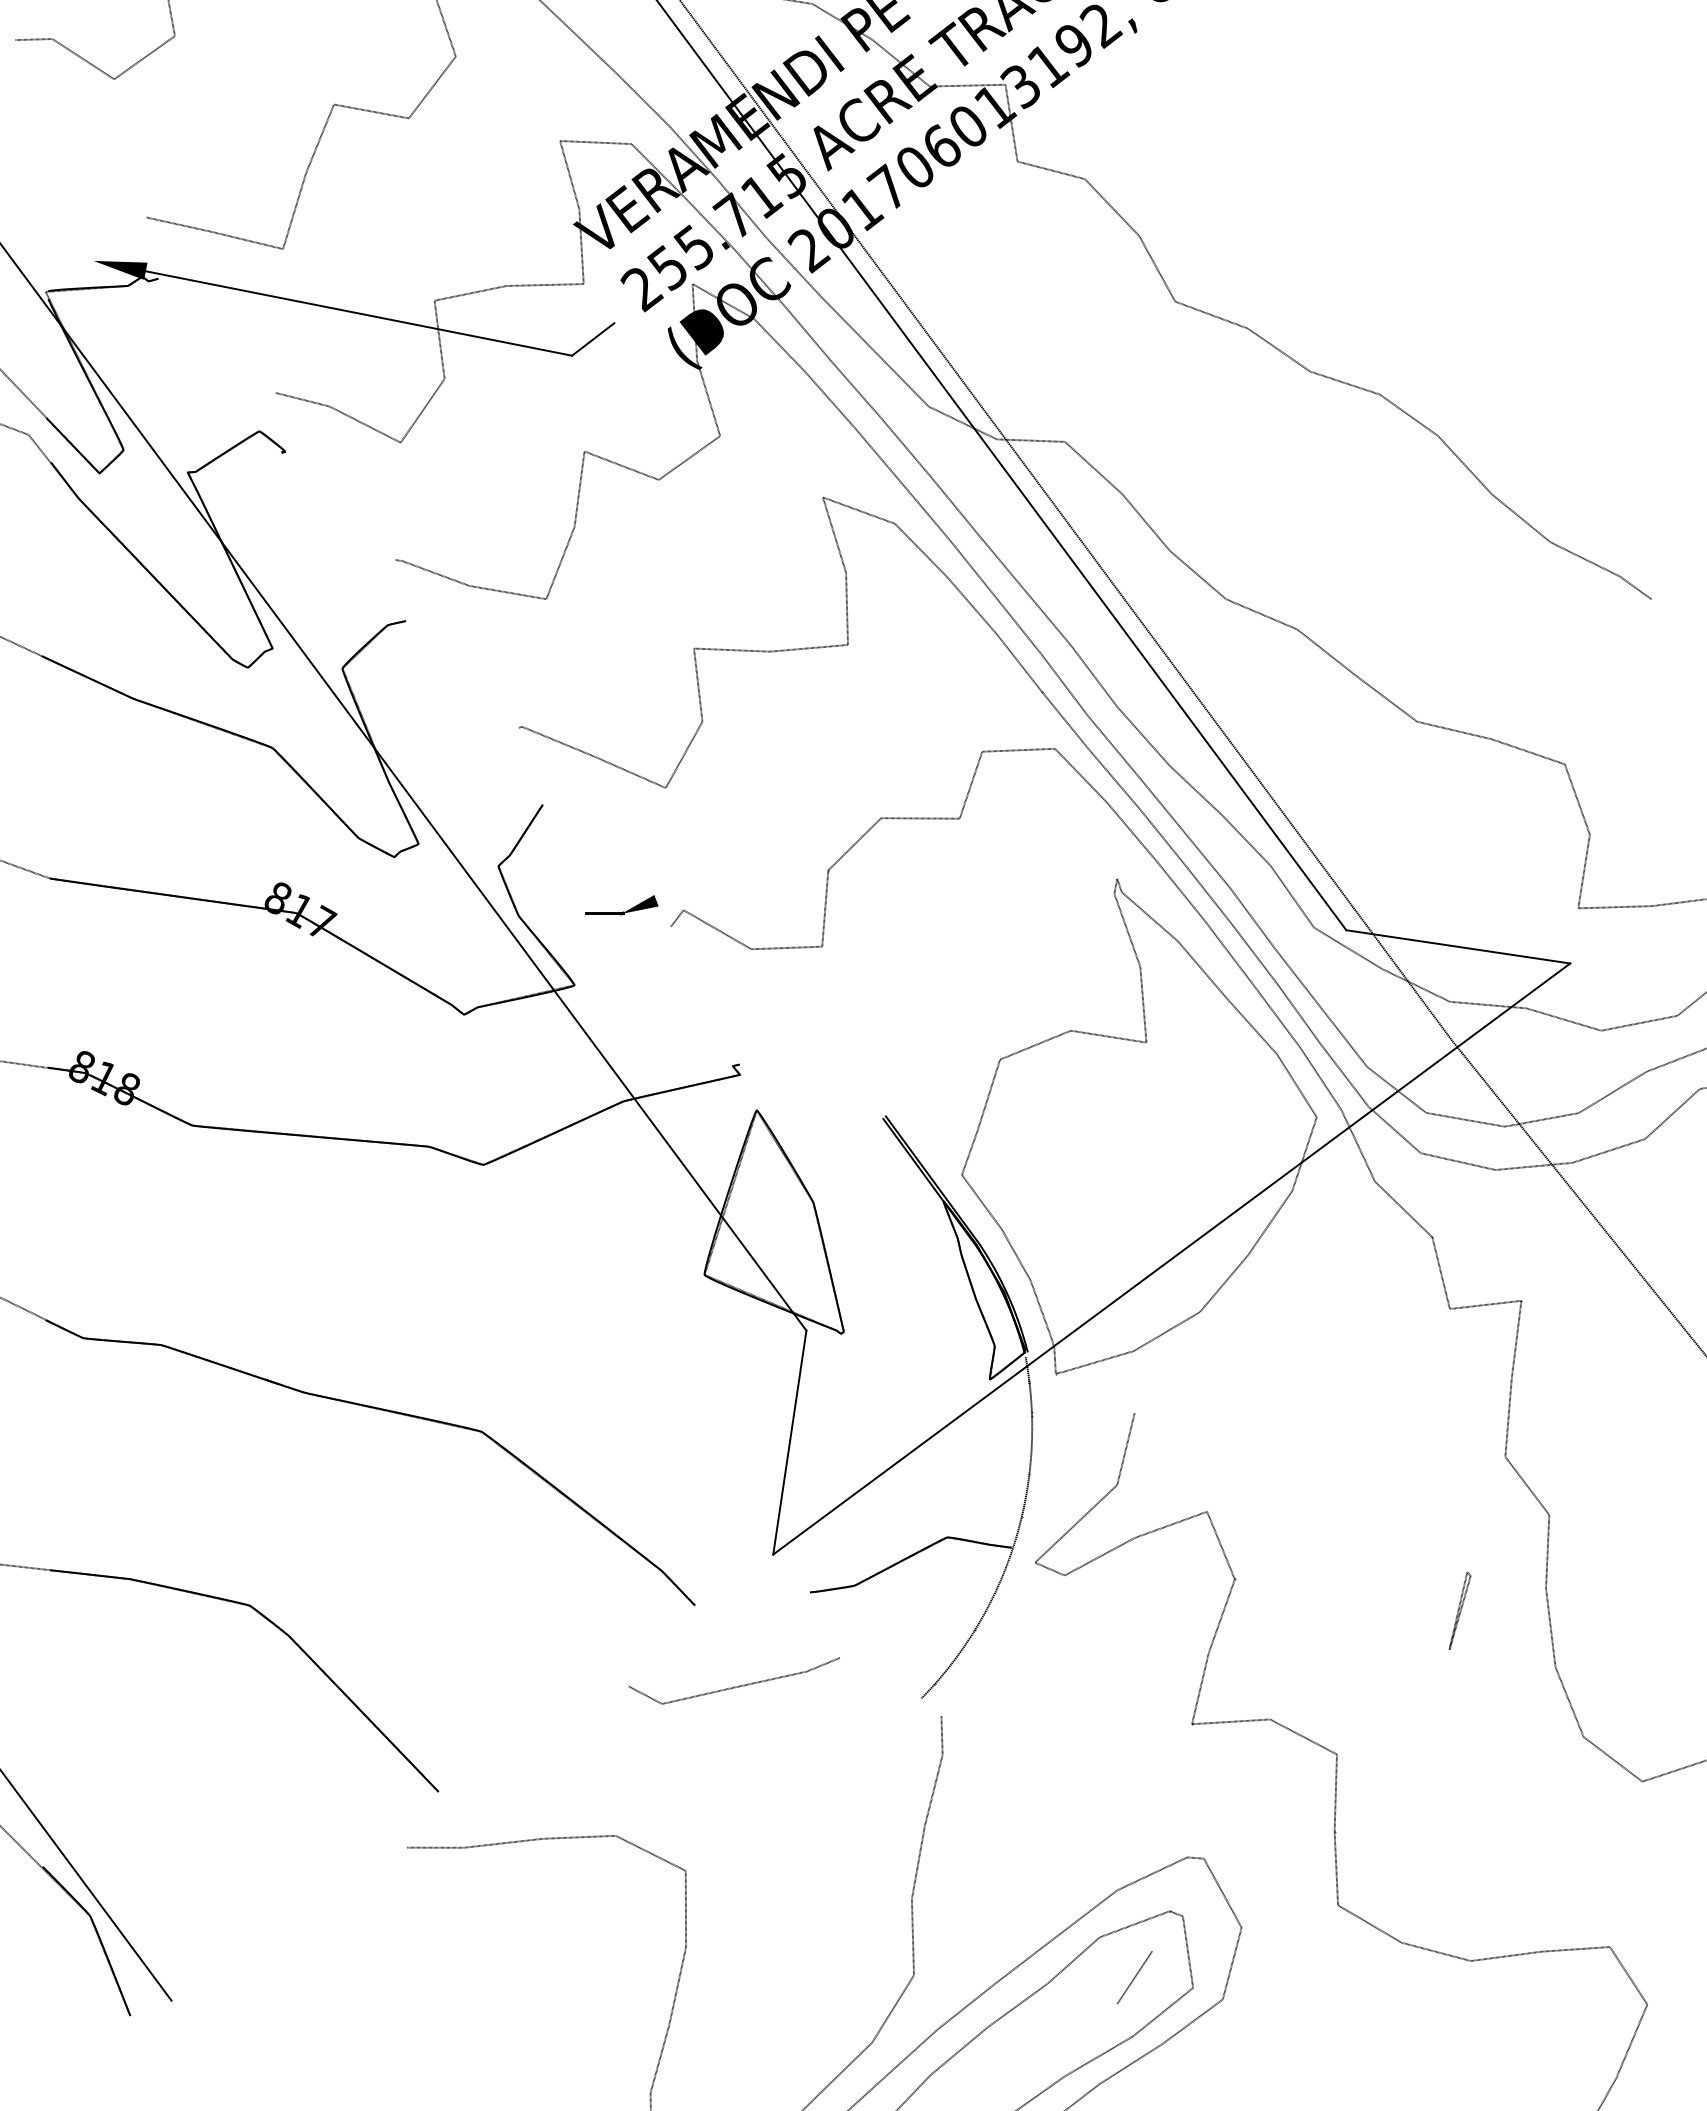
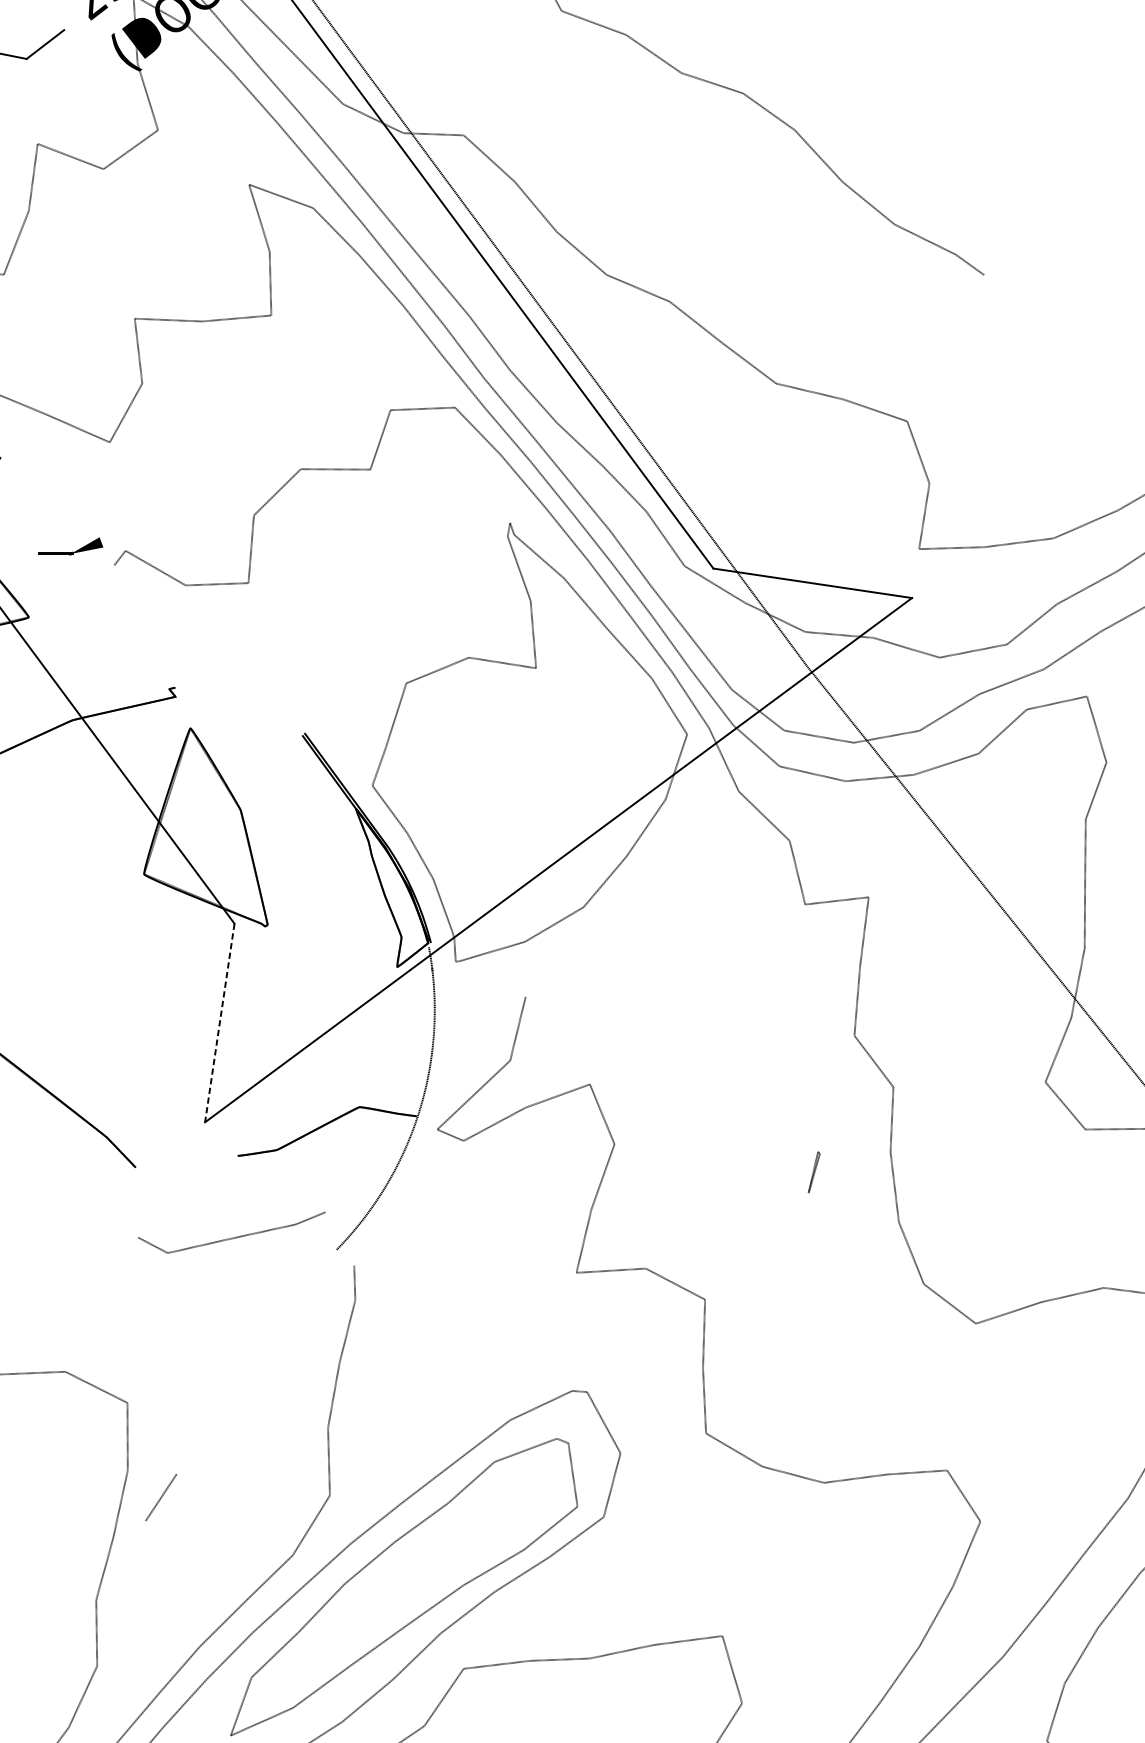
line: (789, 1443) -> (219, 1023), solid -> dashed
part: (1459, 1610) -> (813, 1171), size x0.6
line: (733, 1686) -> (231, 1237), moved
line: (1134, 1977) -> (160, 1497), moved

